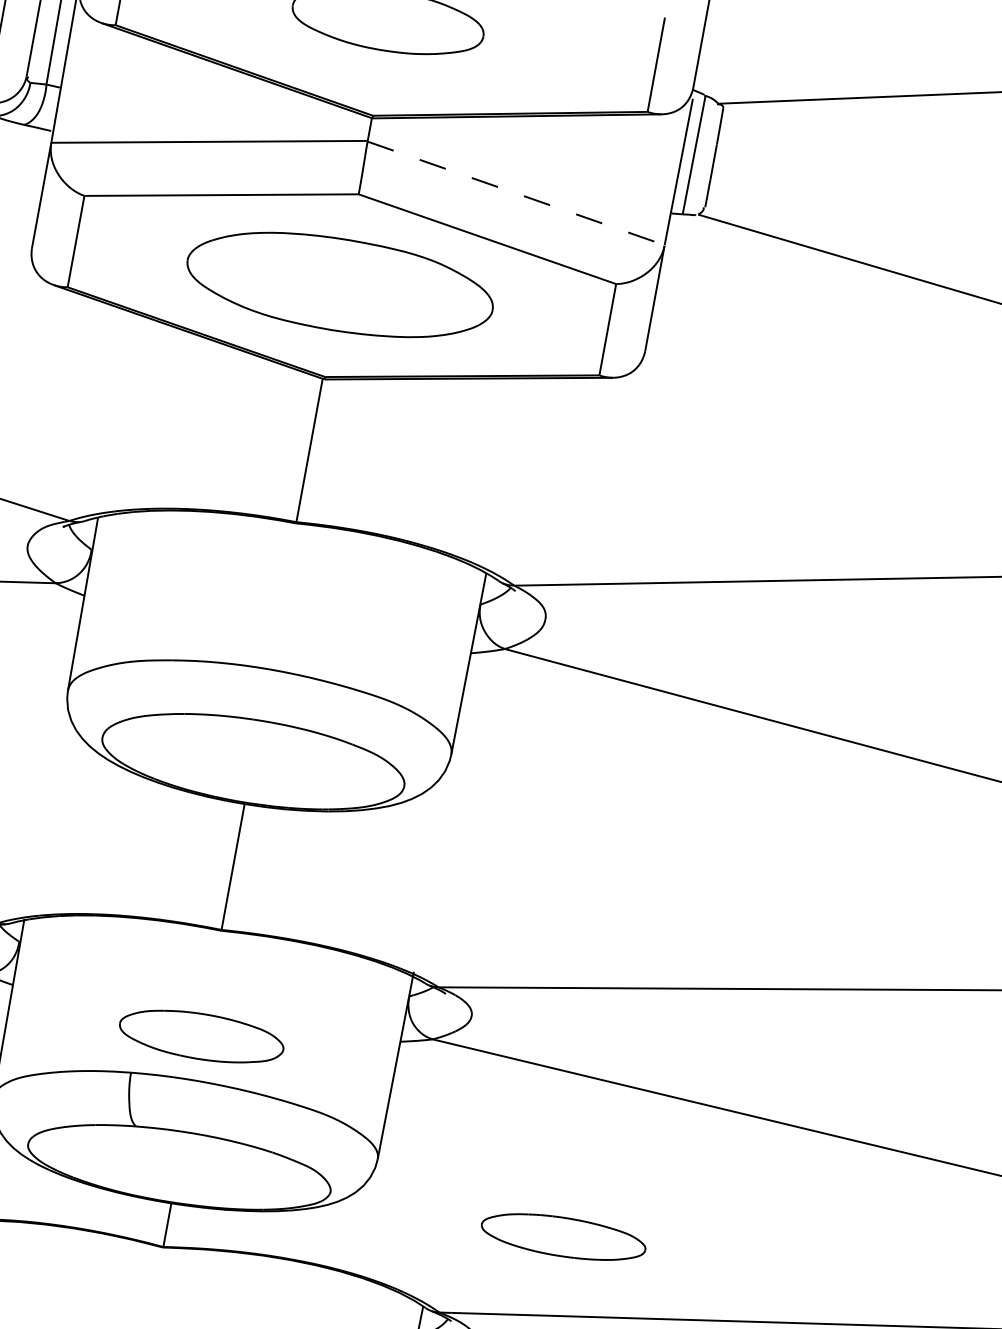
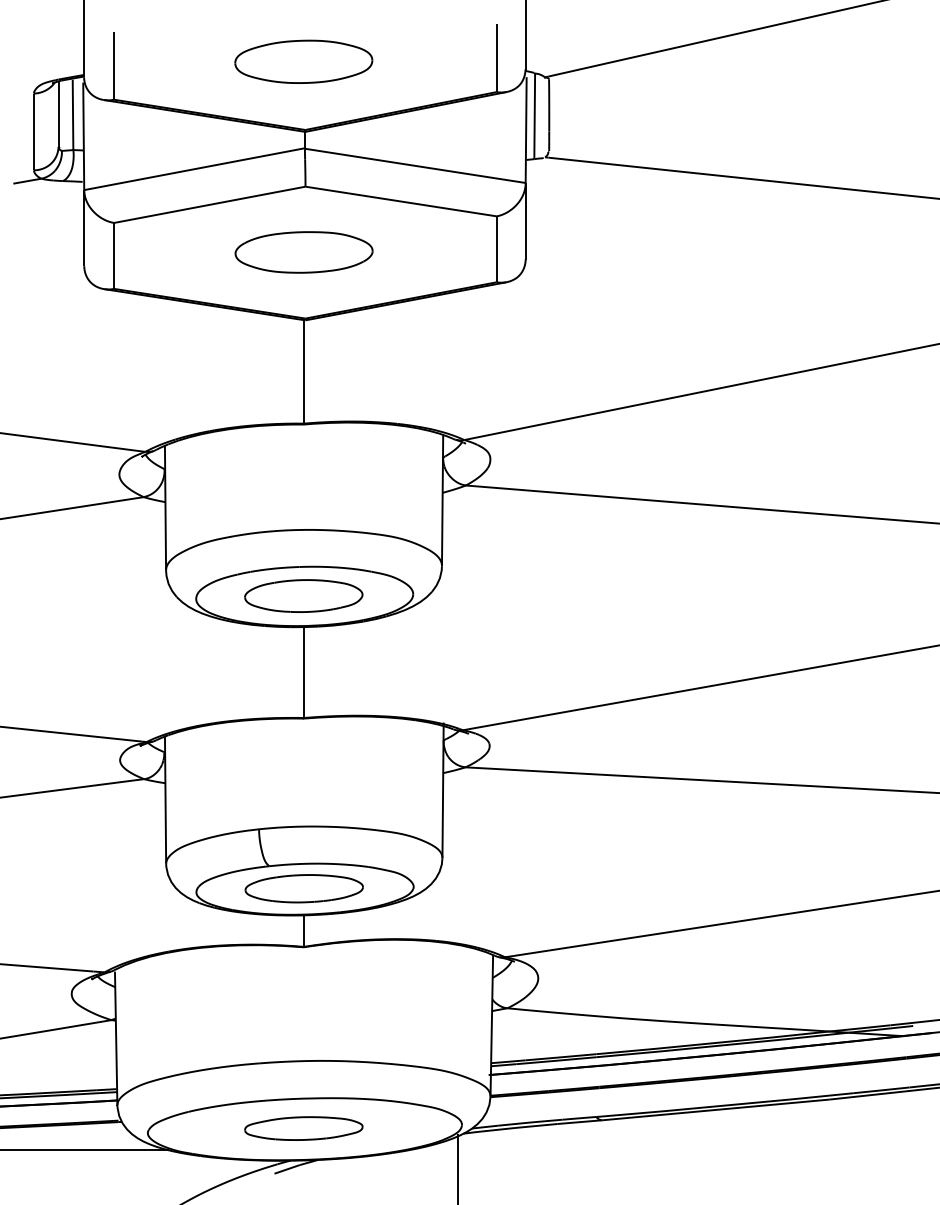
line: (516, 192) -> (415, 165), dashed -> solid
part: (339, 284) -> (303, 252), size x0.62
part: (201, 1035) -> (303, 595), moved
part: (562, 1236) -> (303, 888), moved

